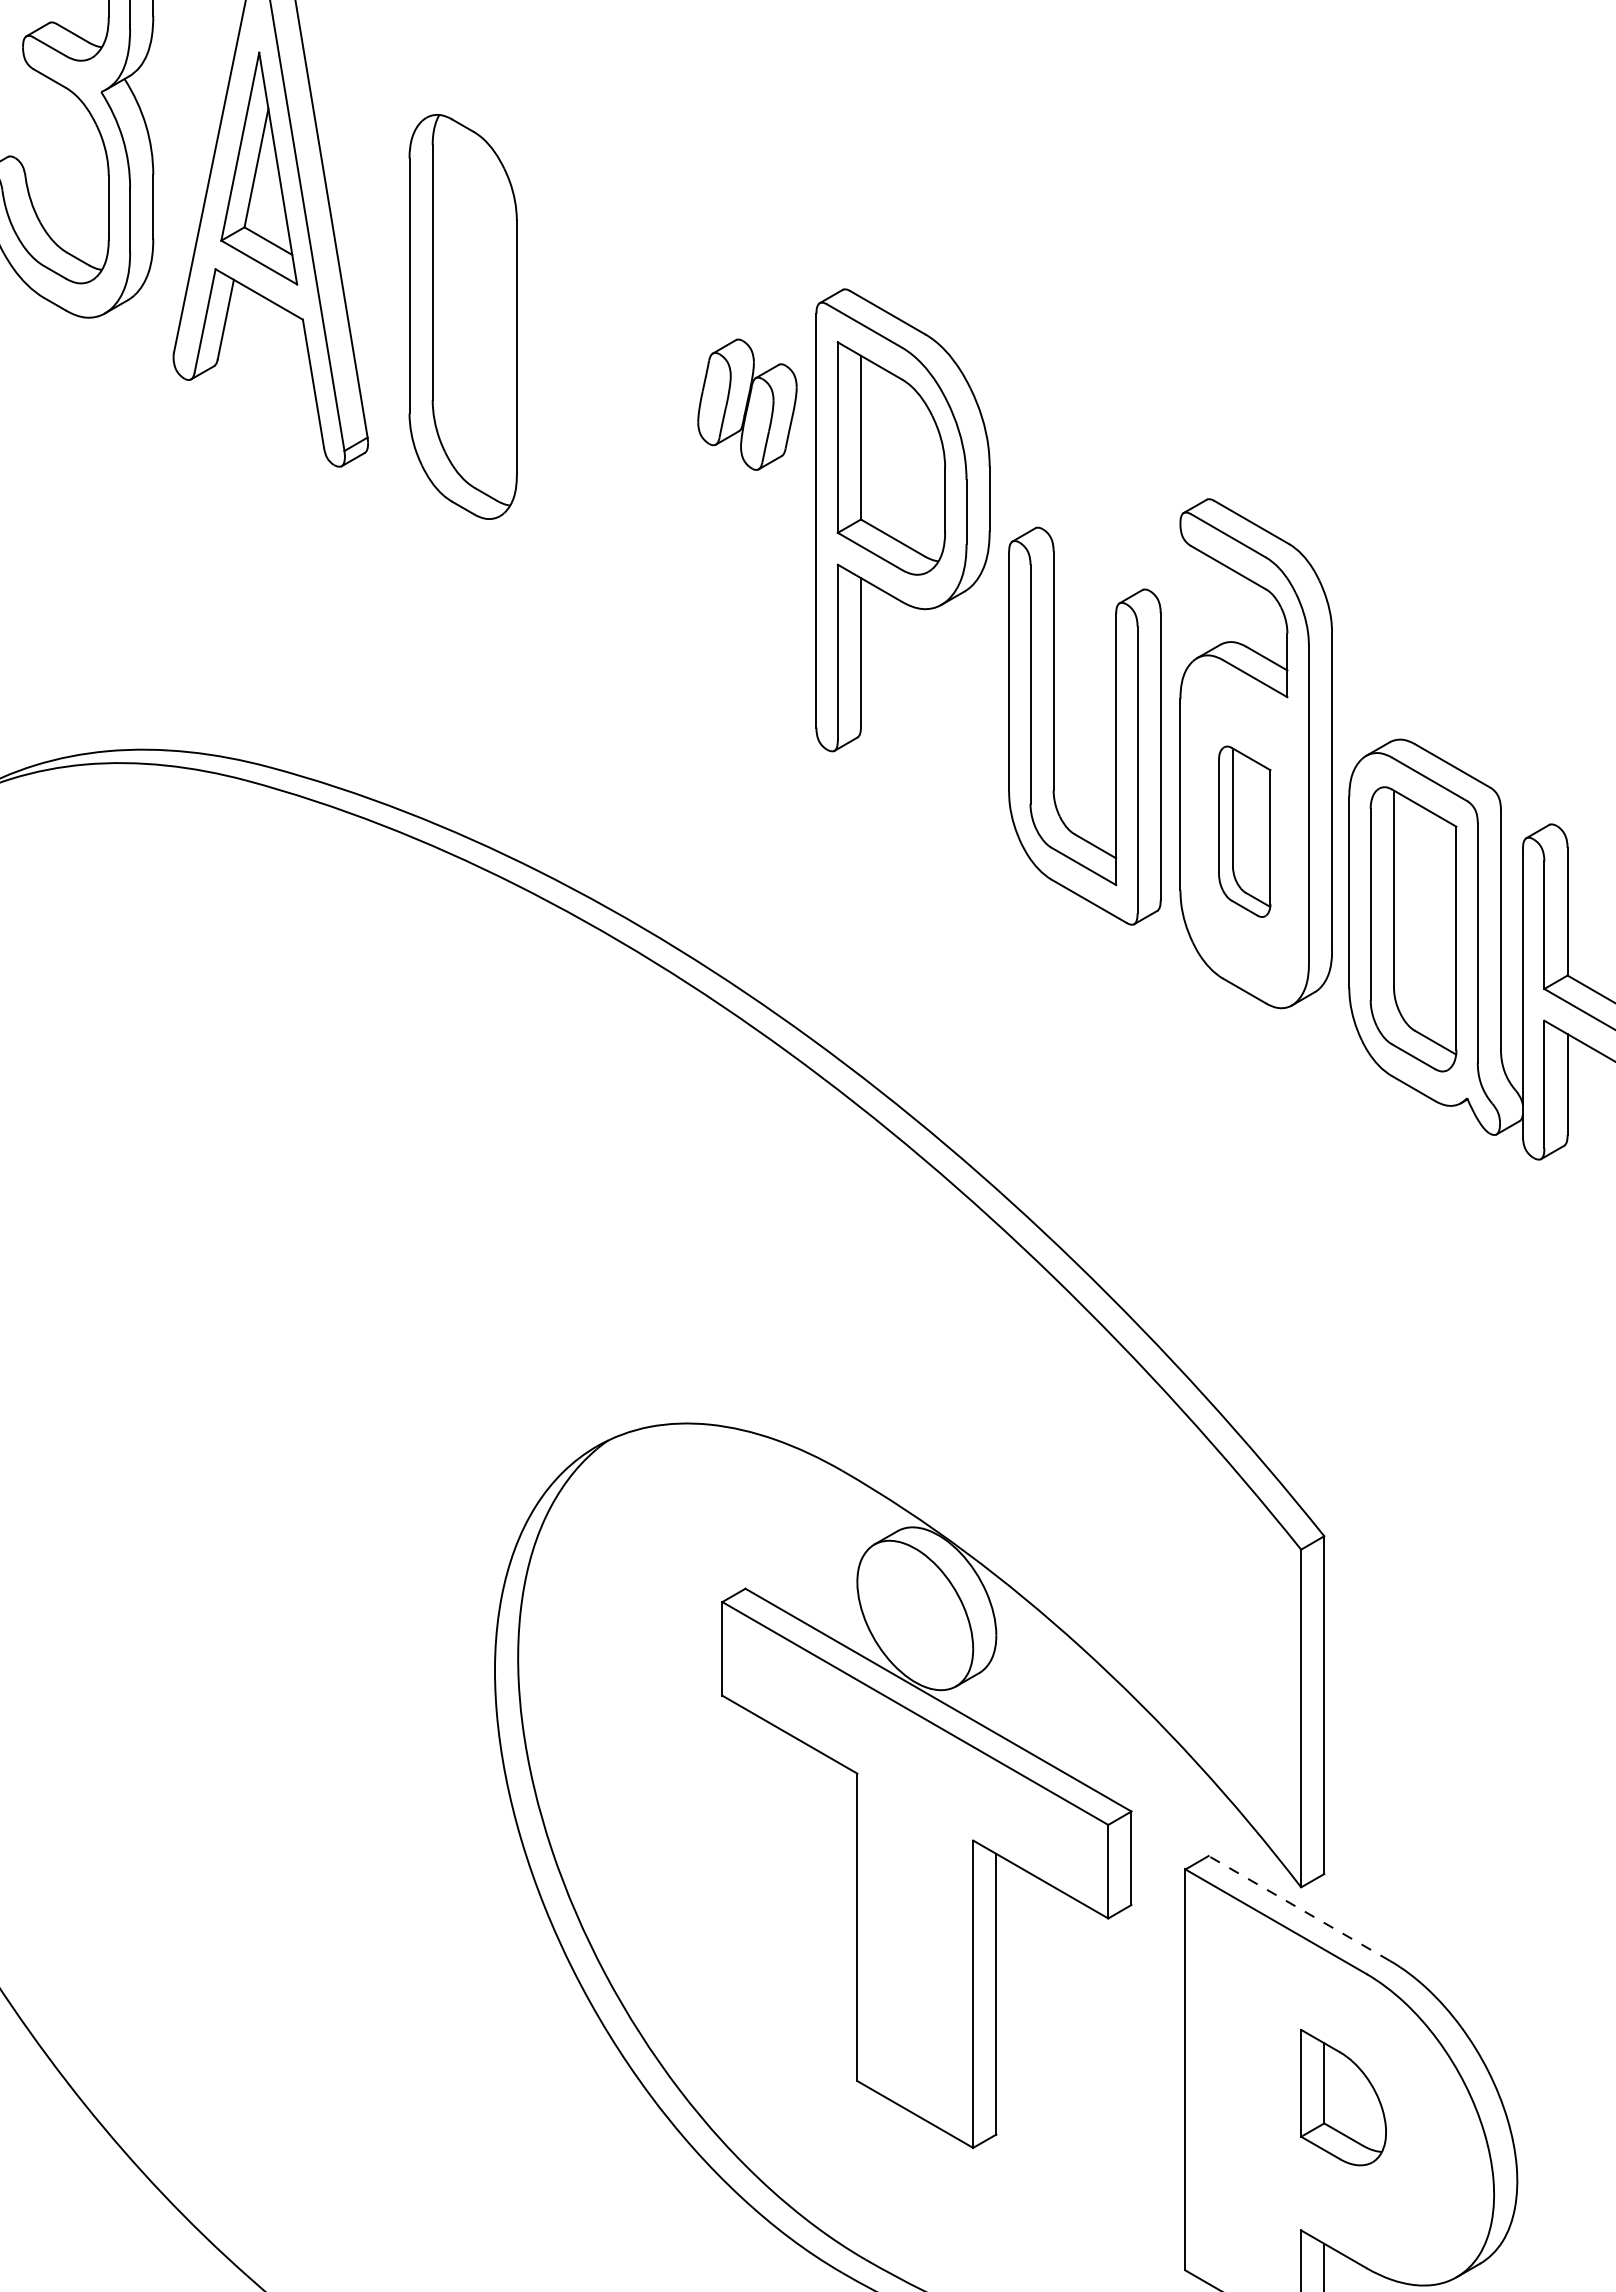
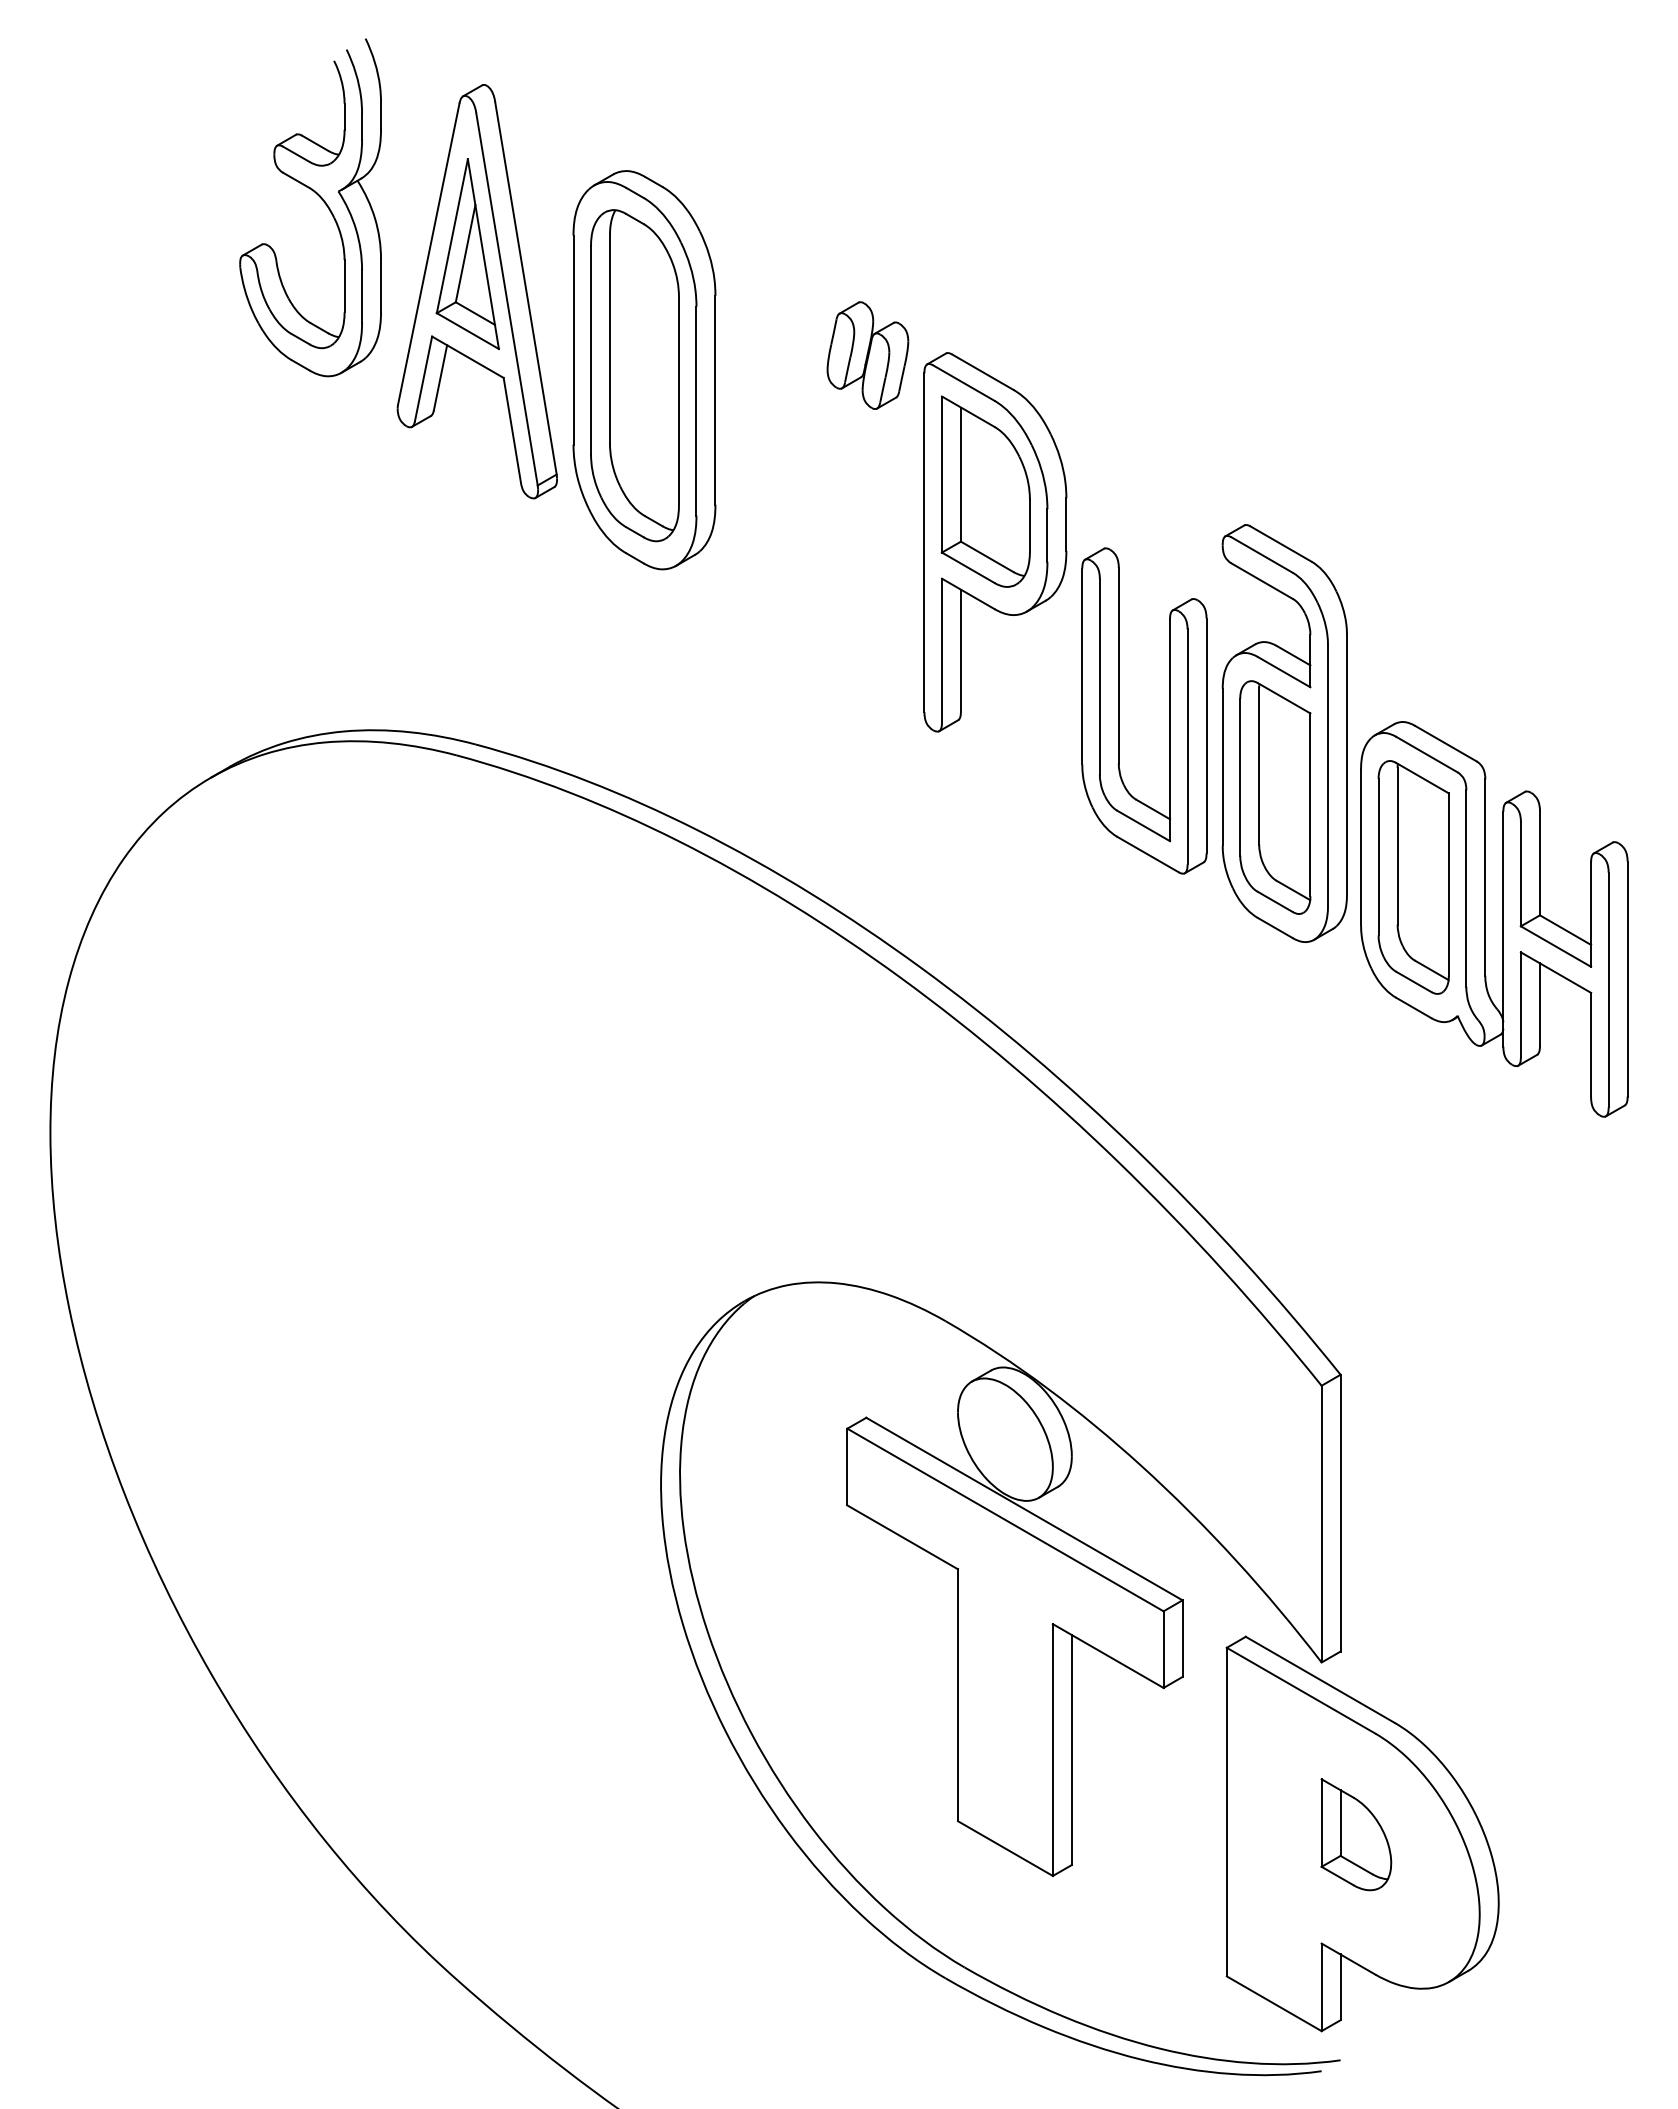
part: (474, 310) -> (644, 370), added
part: (746, 404) -> (867, 355), moved
part: (1244, 831) -> (1275, 797), size x1.67
line: (1299, 1908) -> (1320, 1679), dashed -> solid

